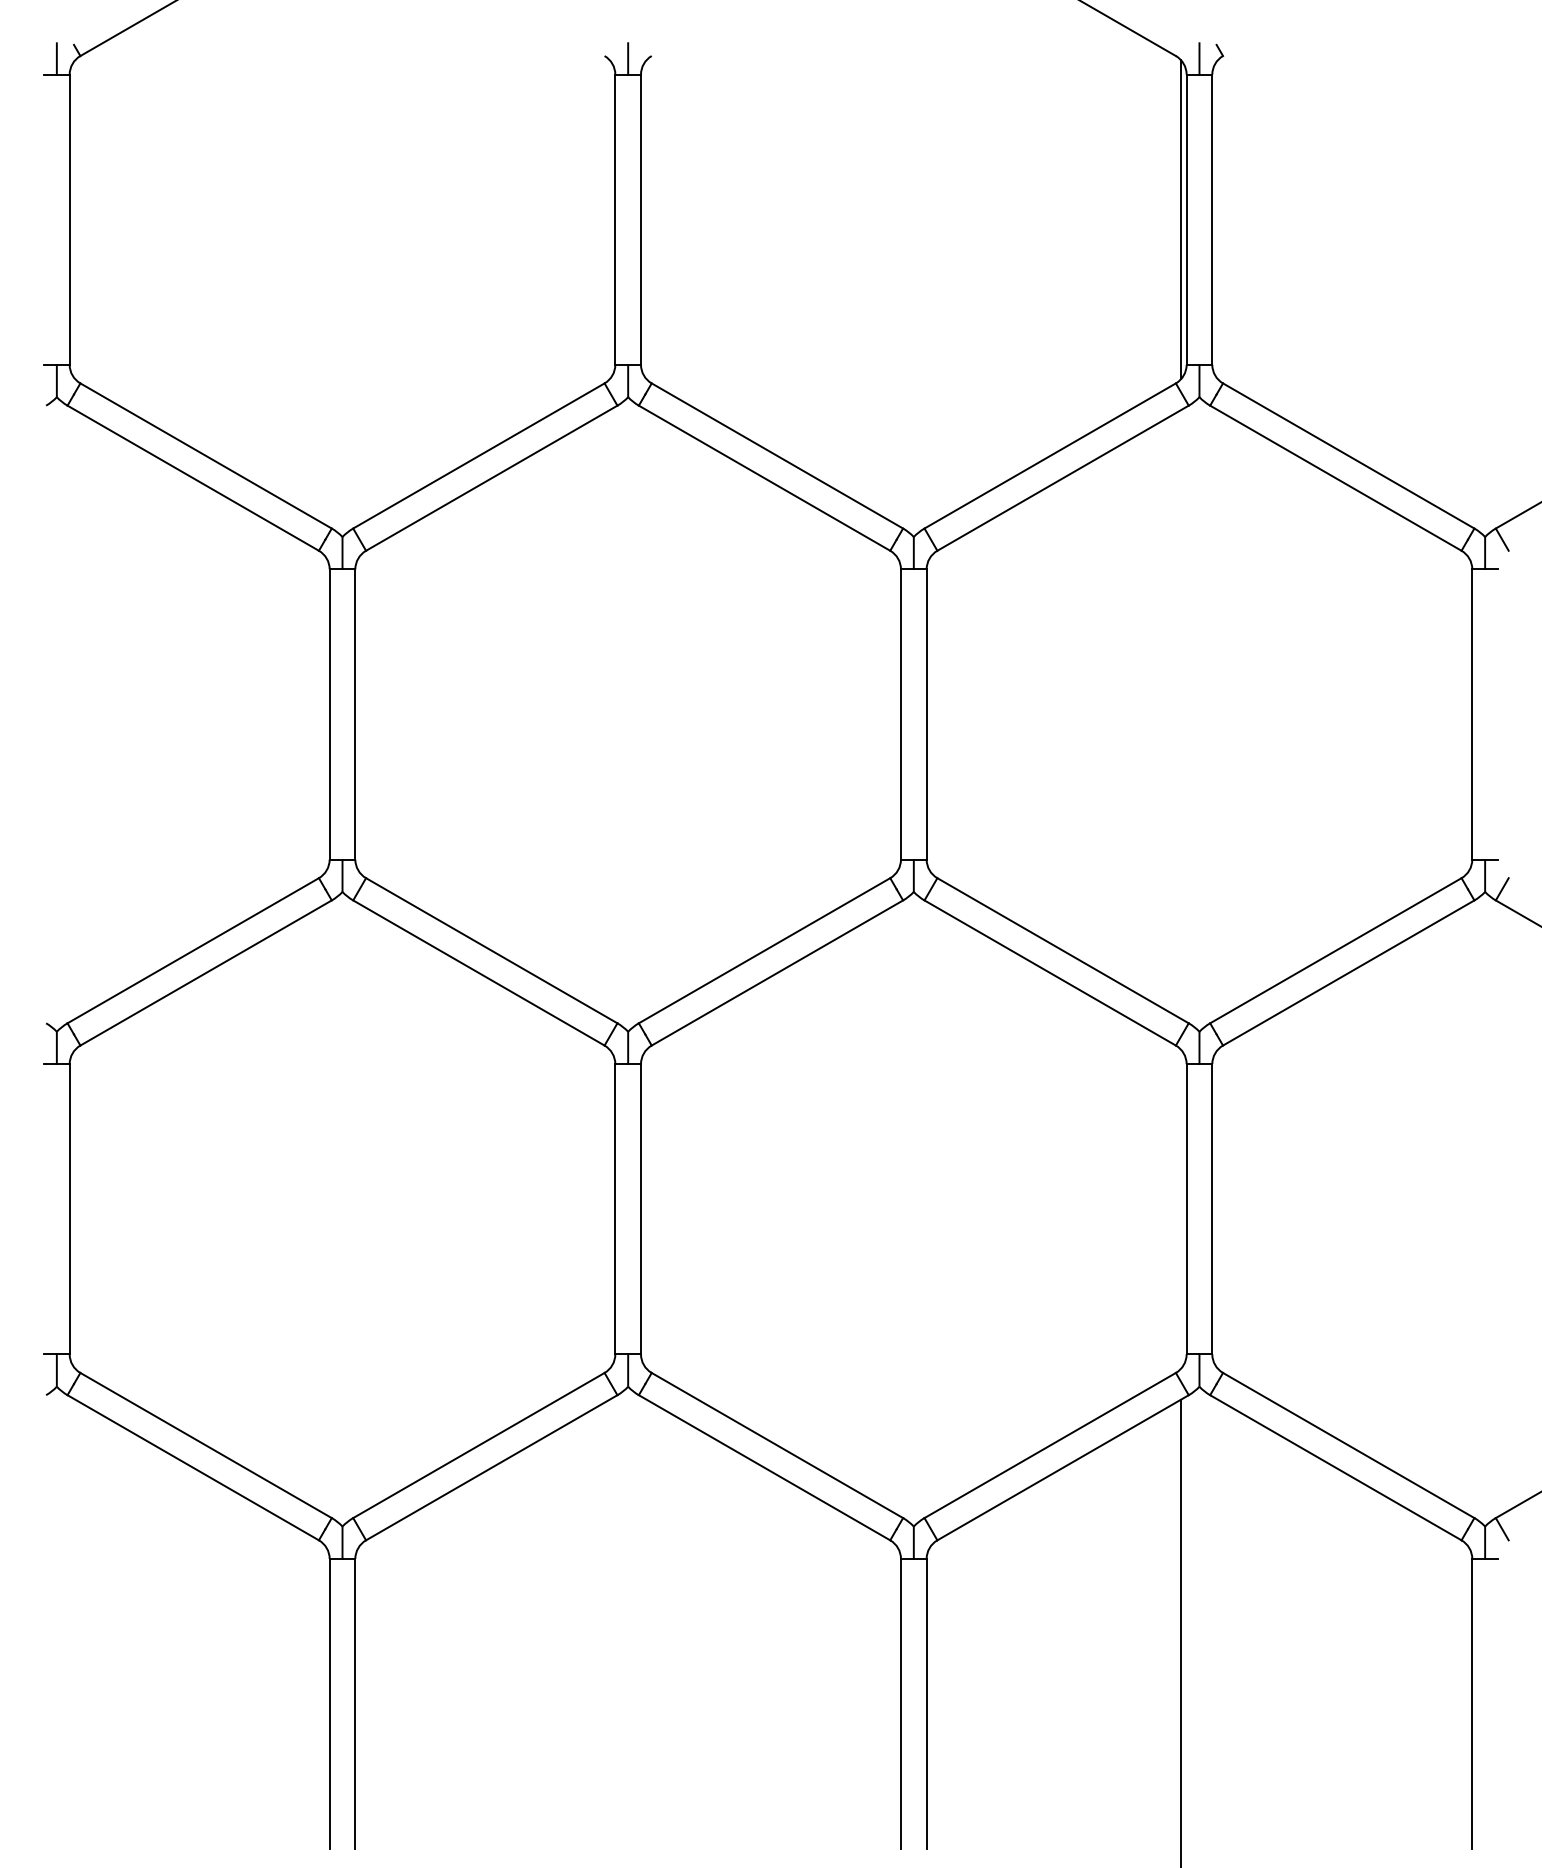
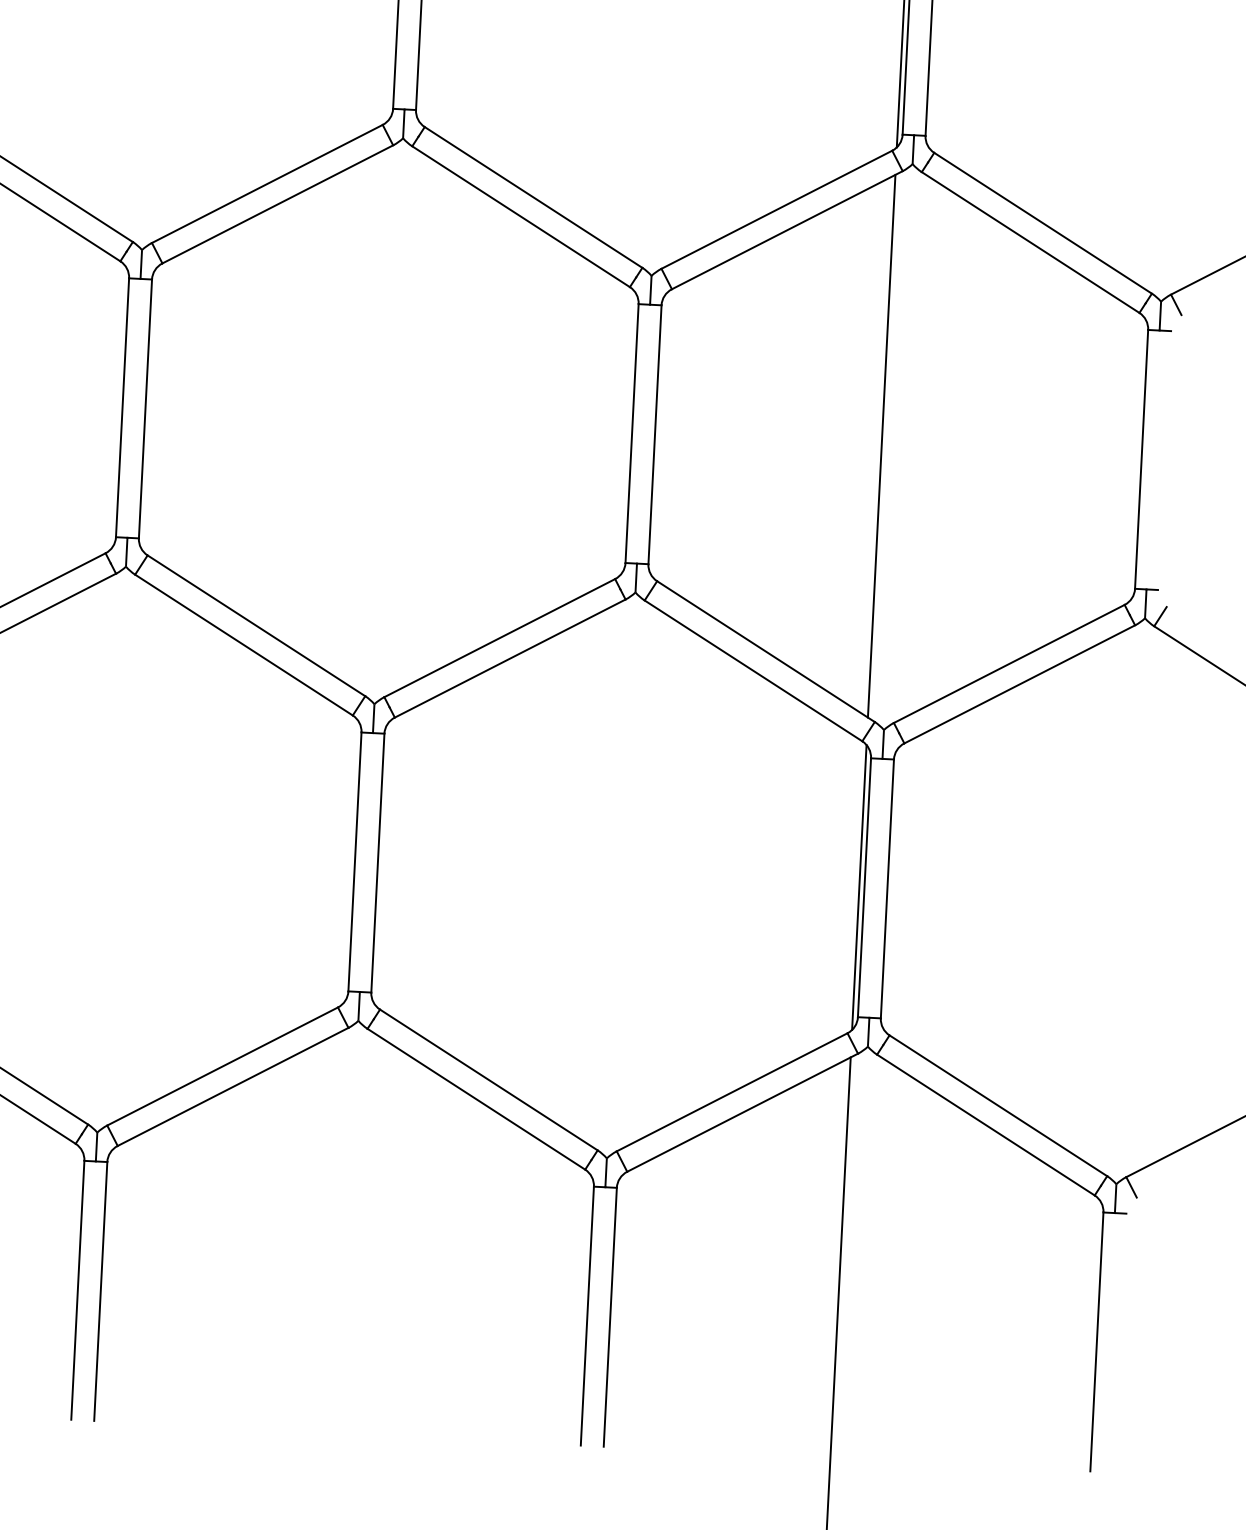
line: (1180, 714) -> (881, 446), added
line: (1180, 1209) -> (859, 887), added

